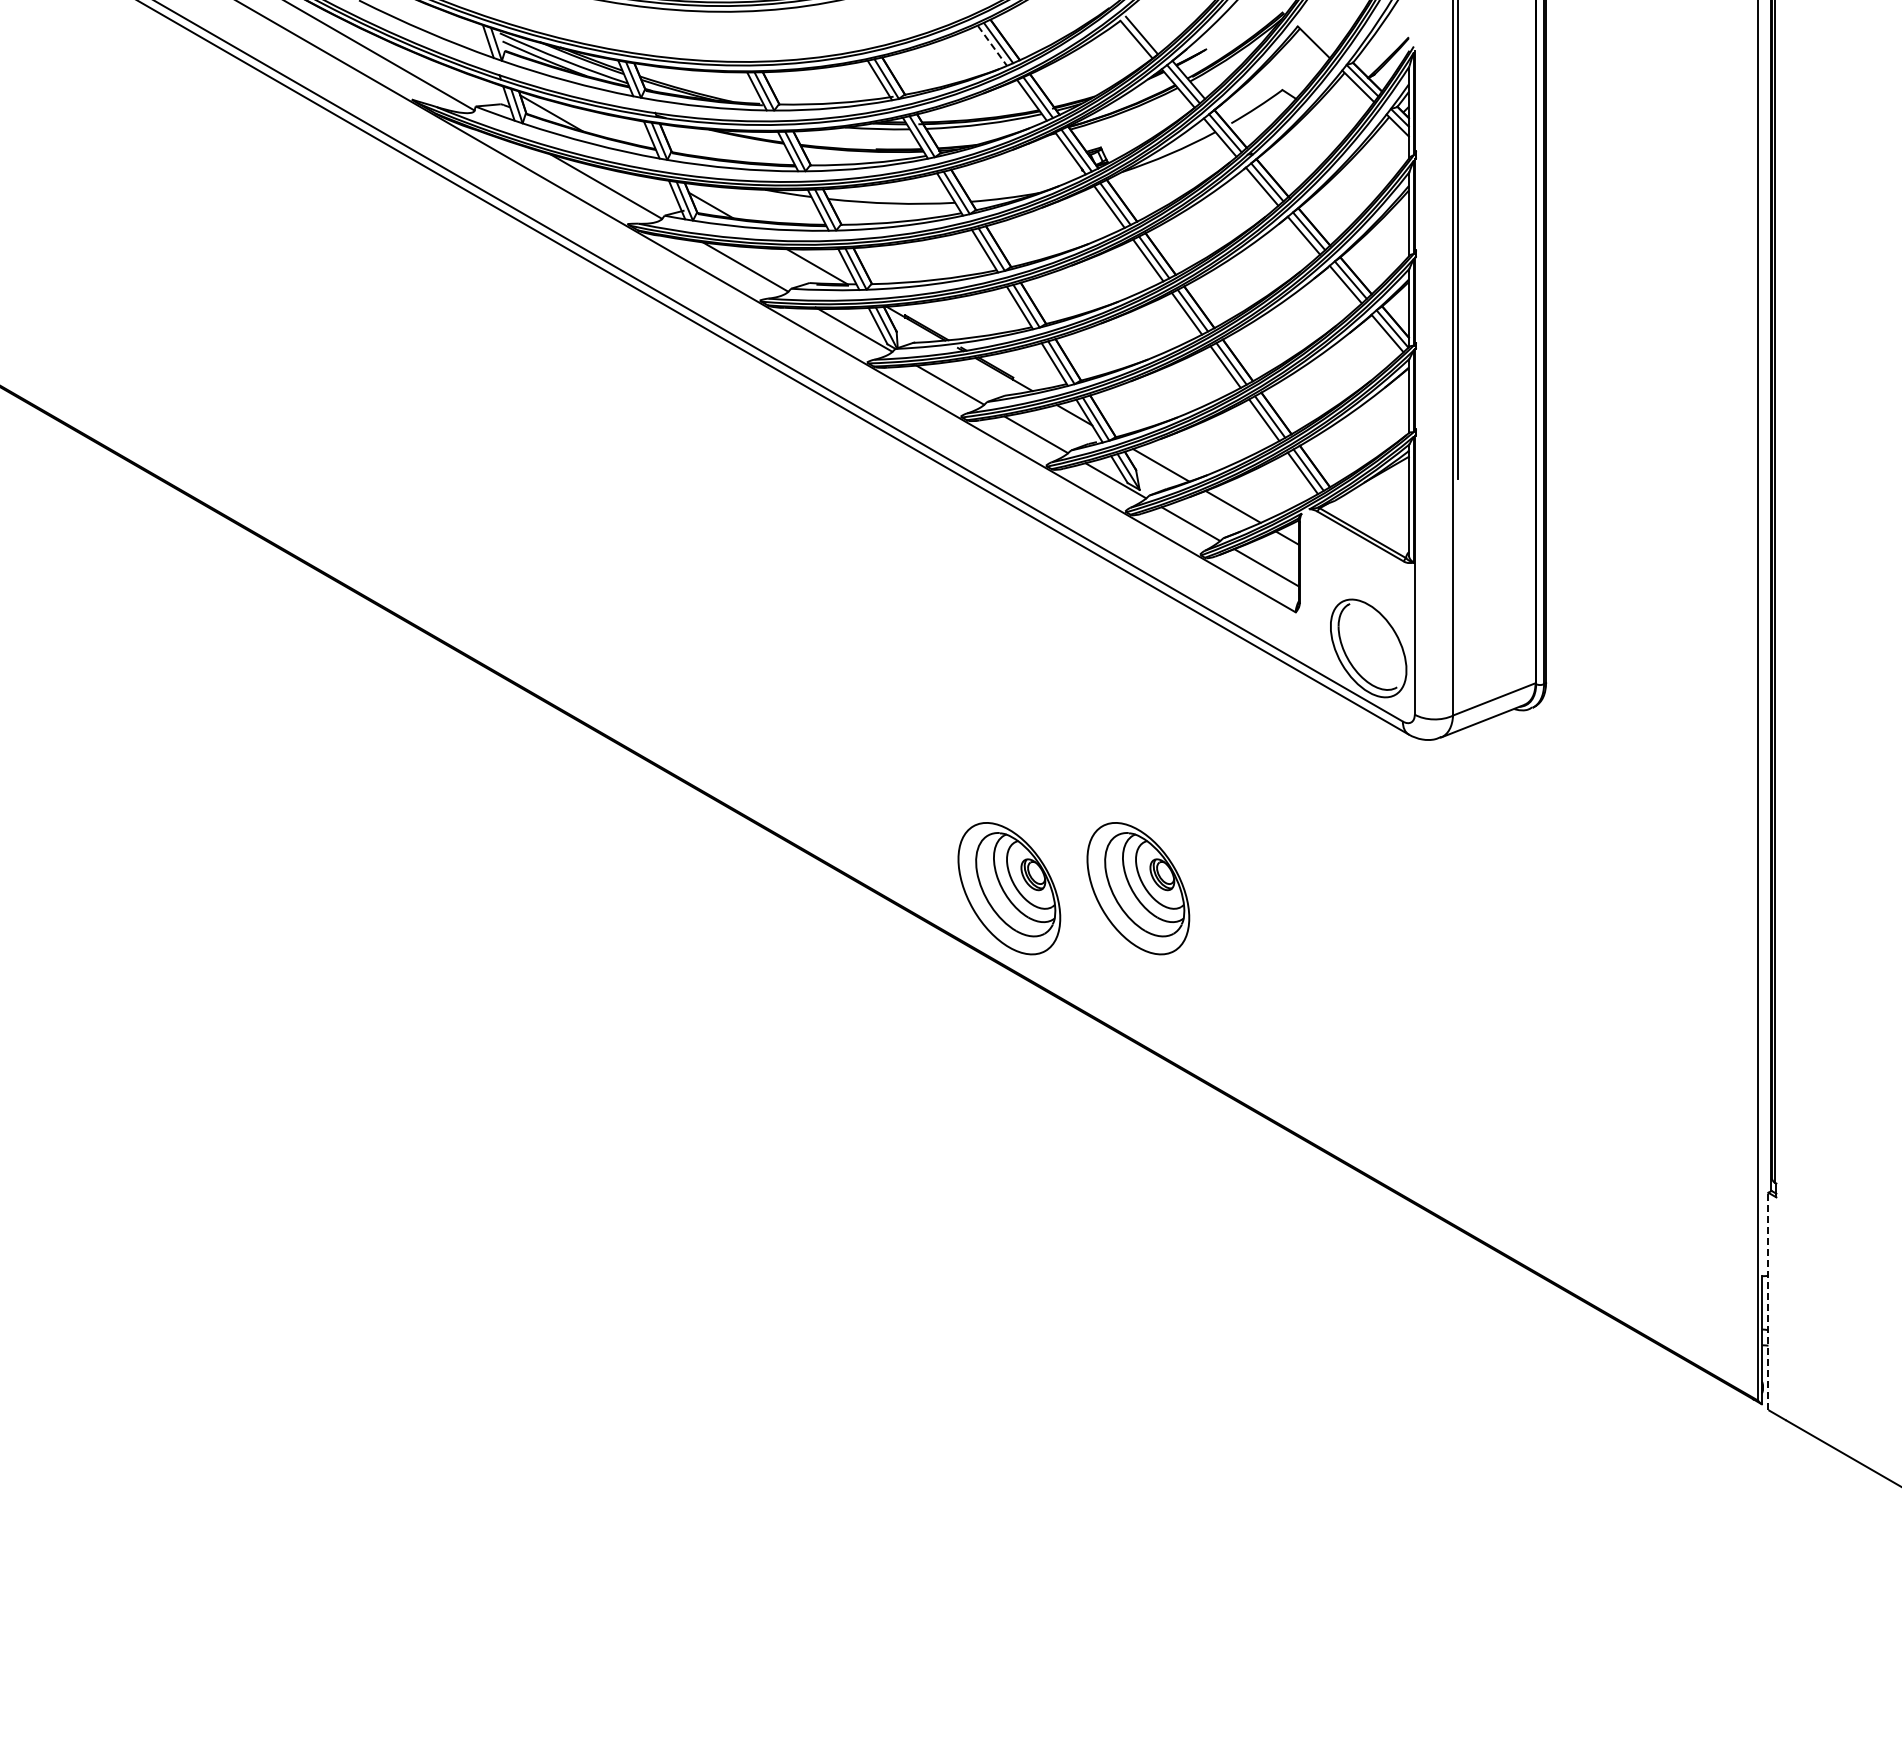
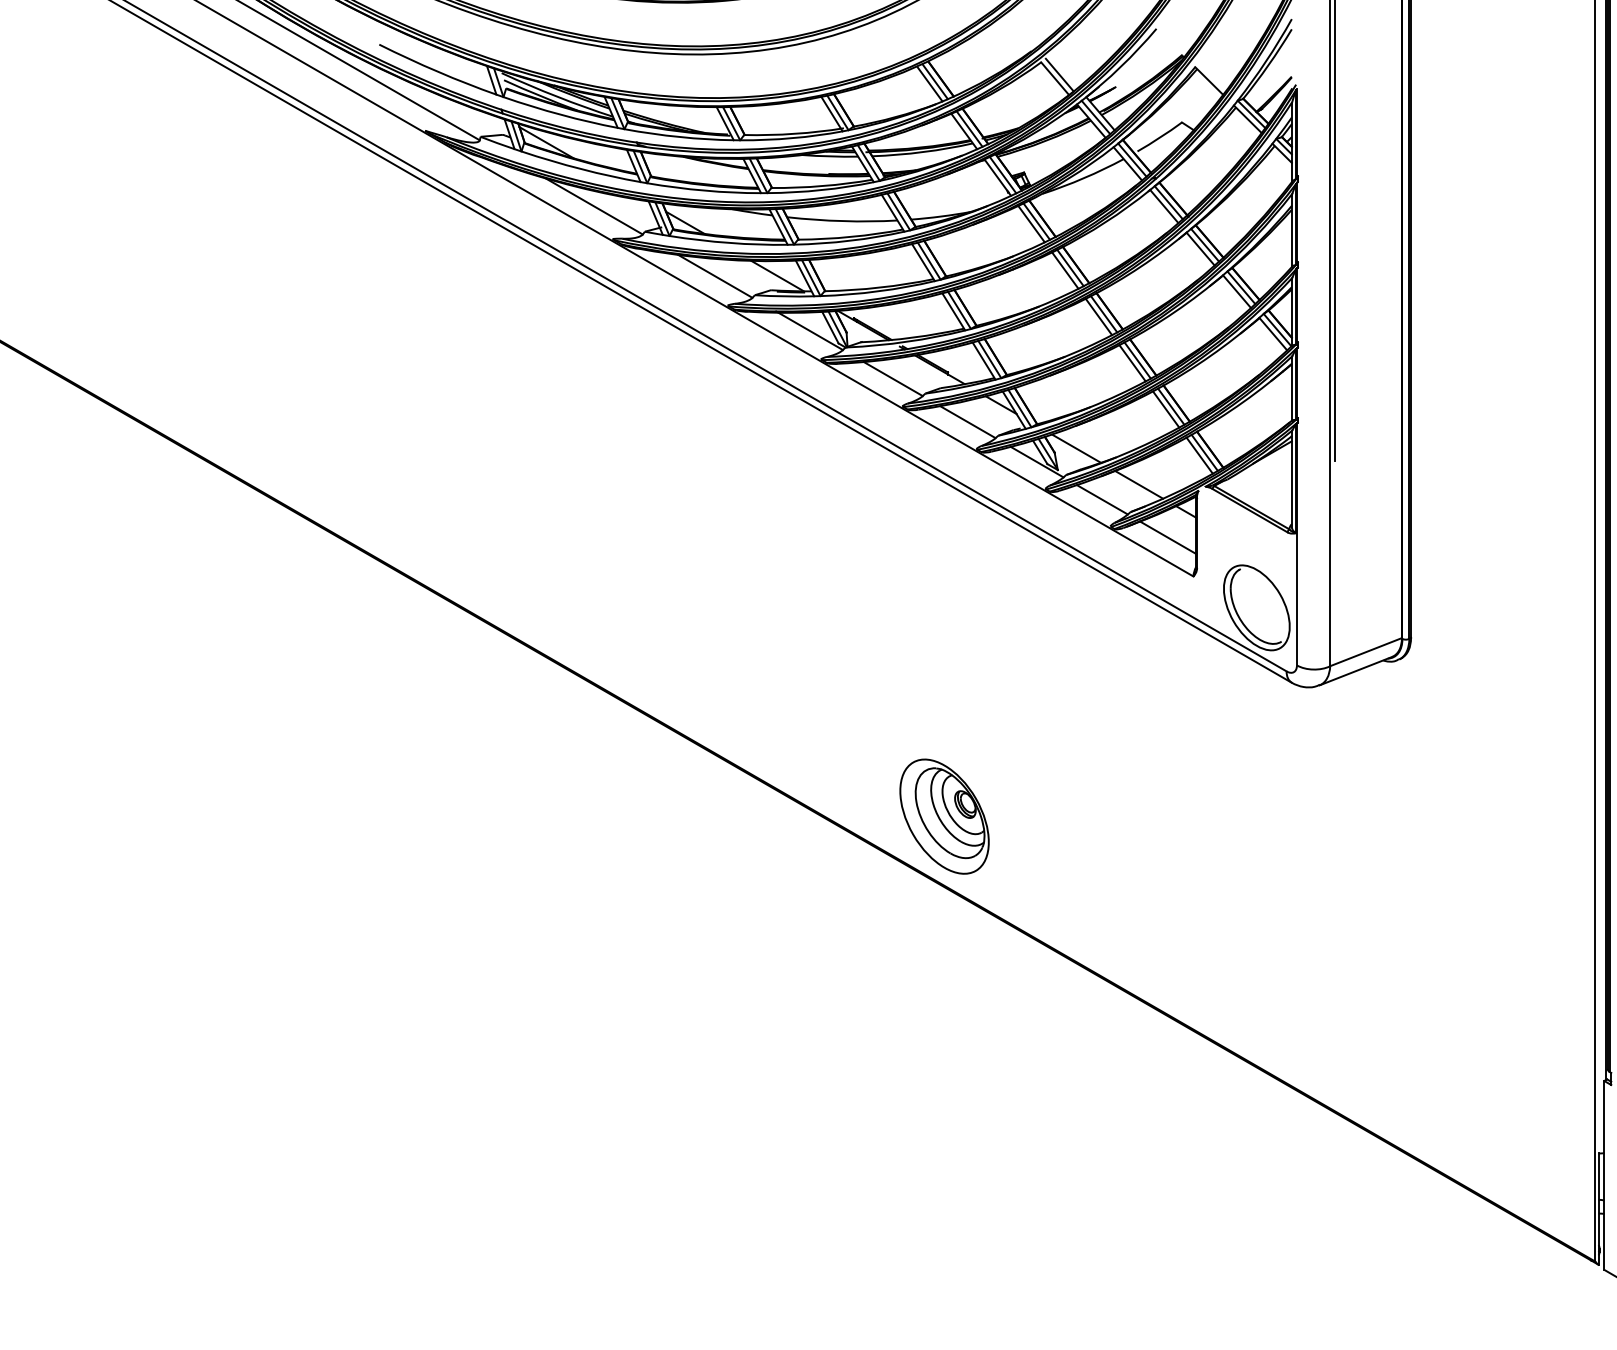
line: (992, 45) -> (929, 83), dashed -> solid
part: (1138, 888) -> (1056, 816), removed
line: (1768, 1301) -> (1604, 1175), dashed -> solid

